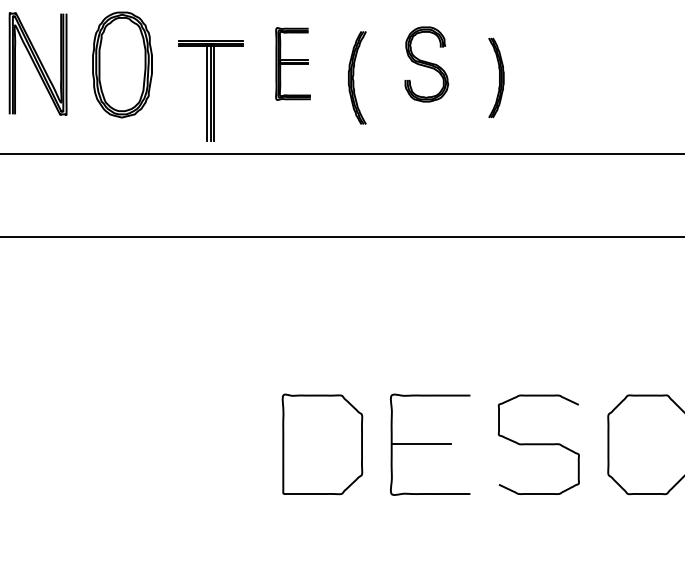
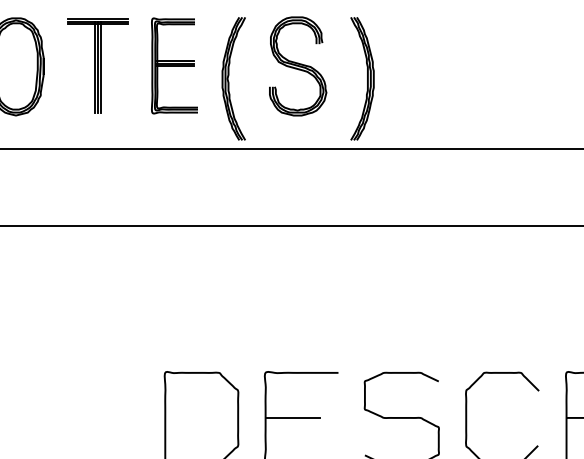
part: (292, 63) -> (173, 65), size x1.43
part: (426, 64) -> (297, 66), size x1.43
part: (357, 77) -> (233, 78), size x1.43
part: (496, 77) -> (362, 78), size x1.67
part: (210, 90) -> (97, 65), moved

